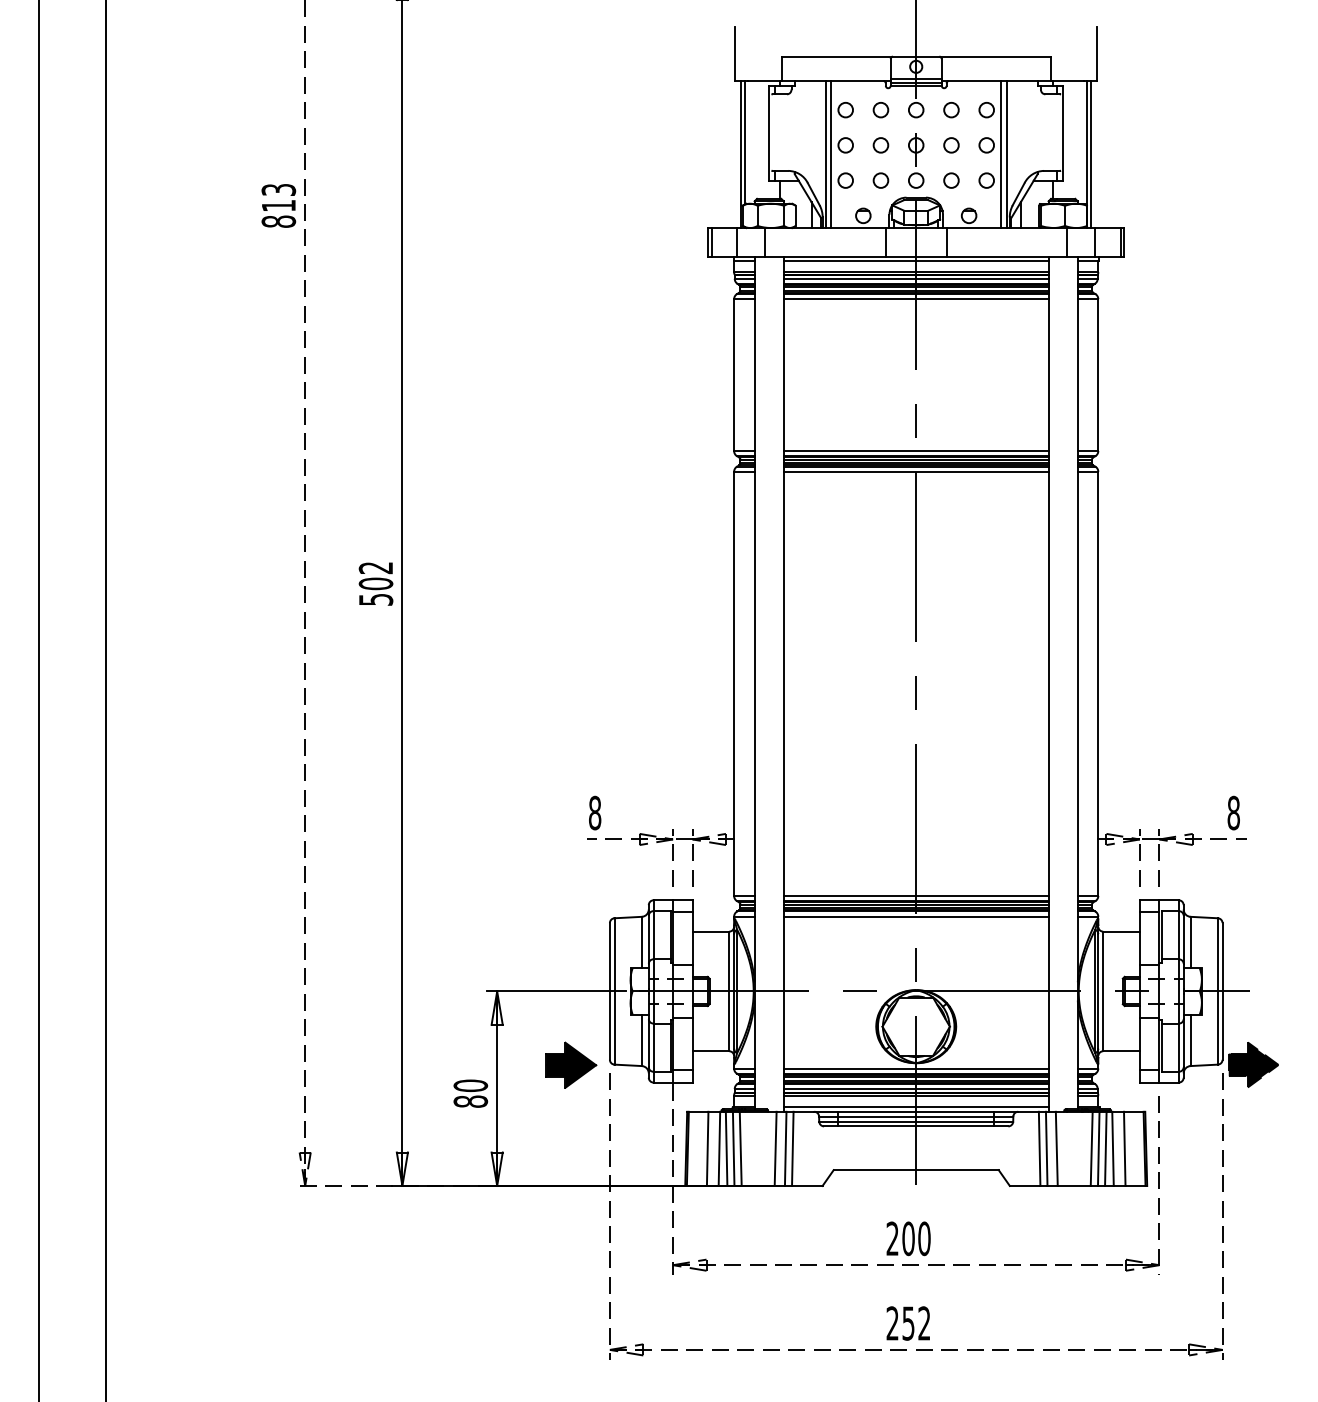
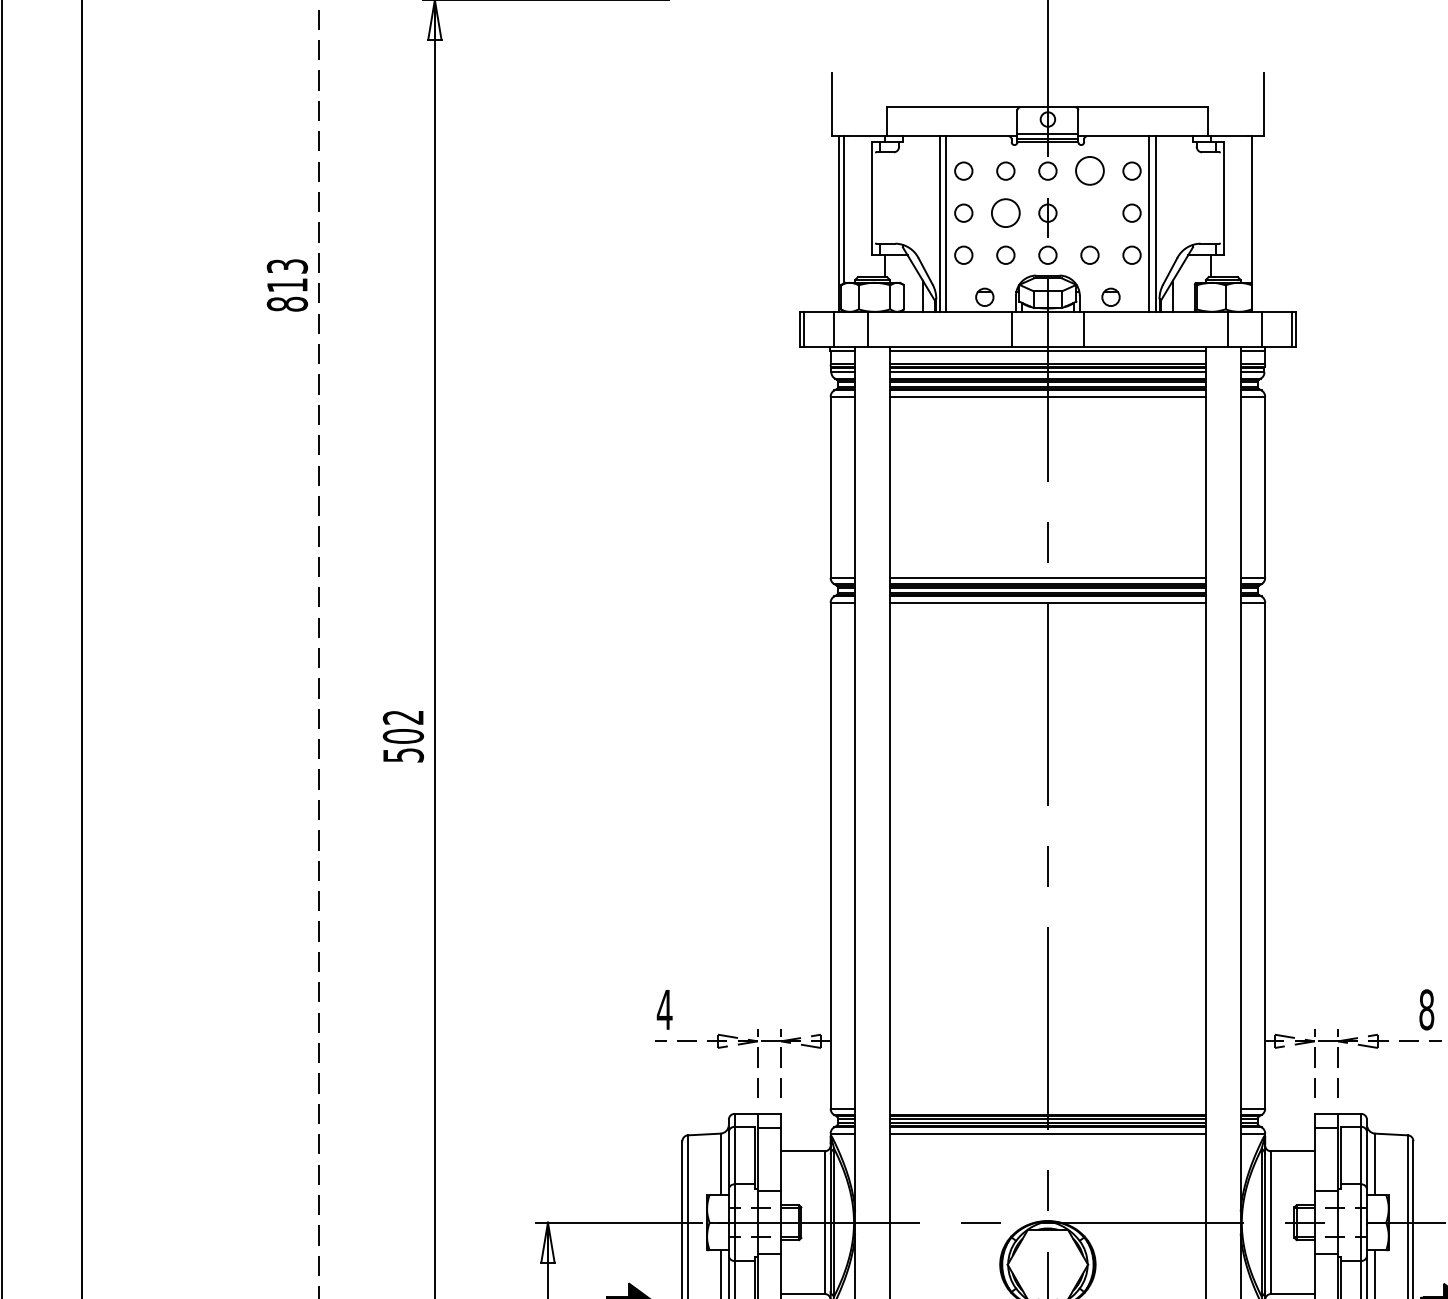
circle: (951, 110) -> (1090, 171), size x1.6
circle: (880, 145) -> (1005, 213), size x1.6
circle: (951, 145) -> (1090, 213), removed
line: (1091, 154) -> (1257, 224), removed
text: (594, 812) -> (664, 1009), 8 -> 4
line: (915, 895) -> (1047, 1108), removed

